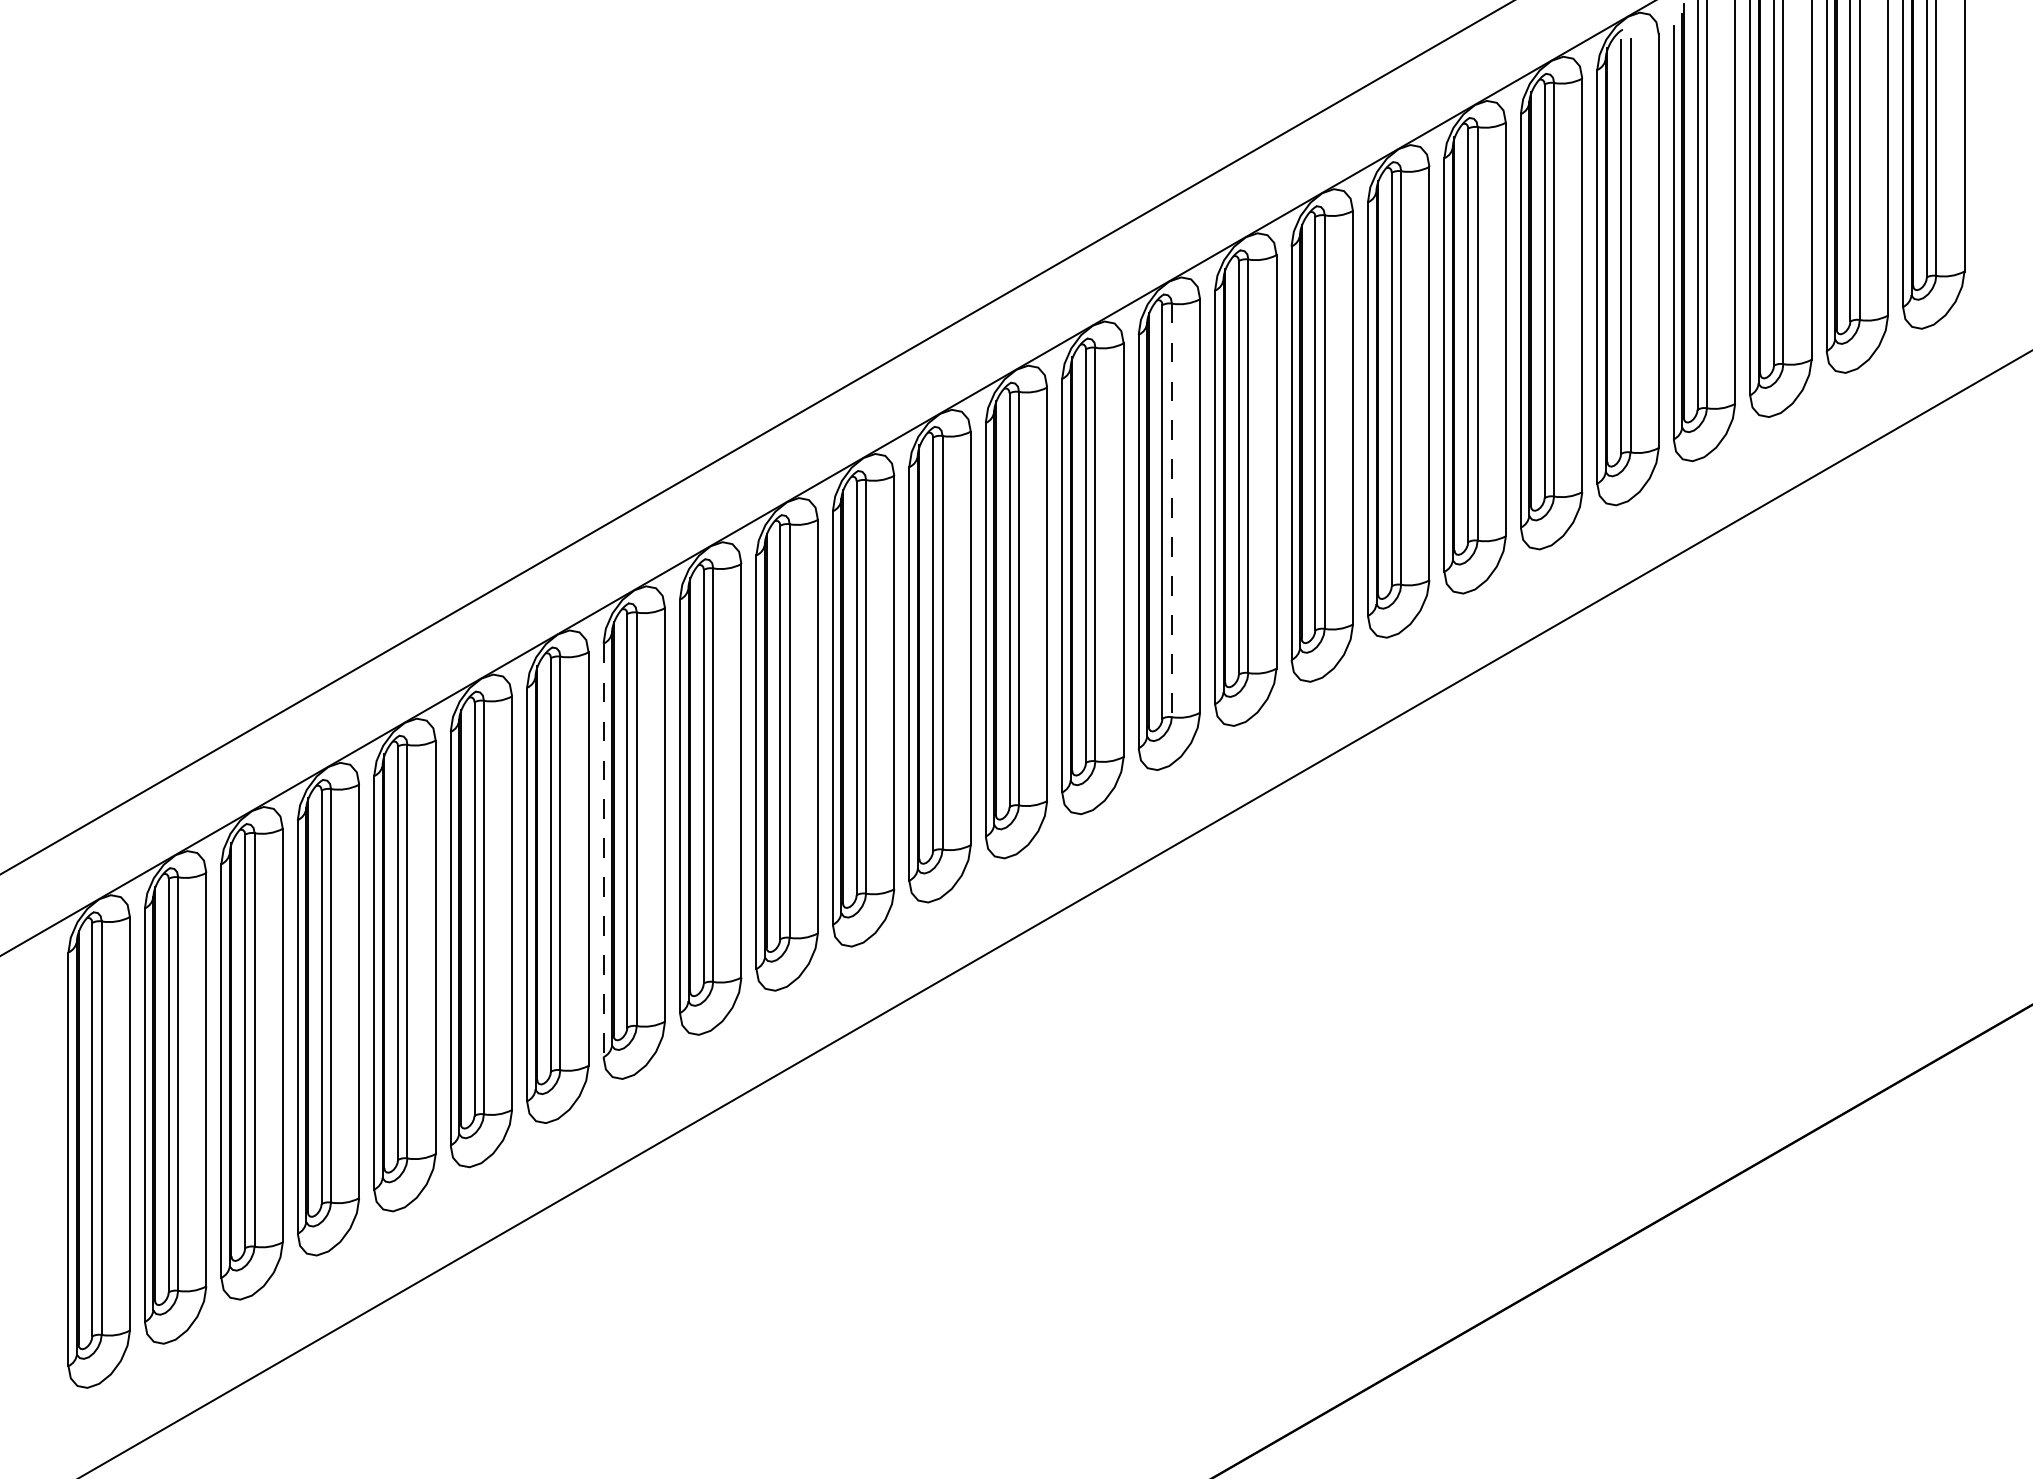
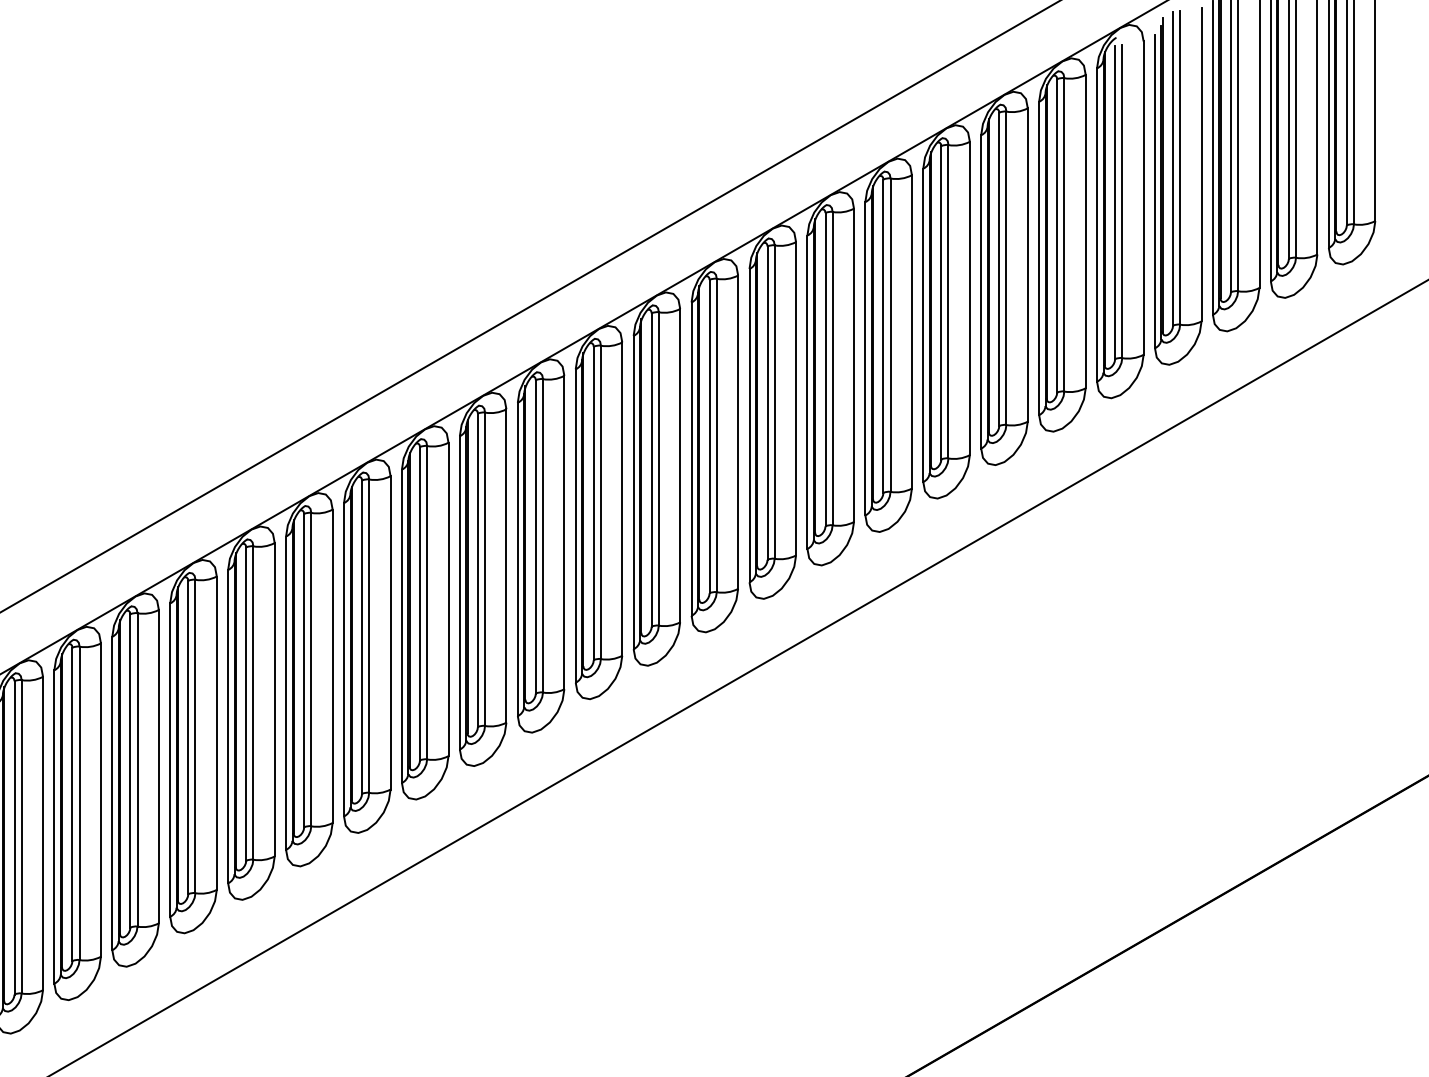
line: (1171, 510) -> (774, 402), dashed -> solid
line: (603, 850) -> (343, 659), dashed -> solid

